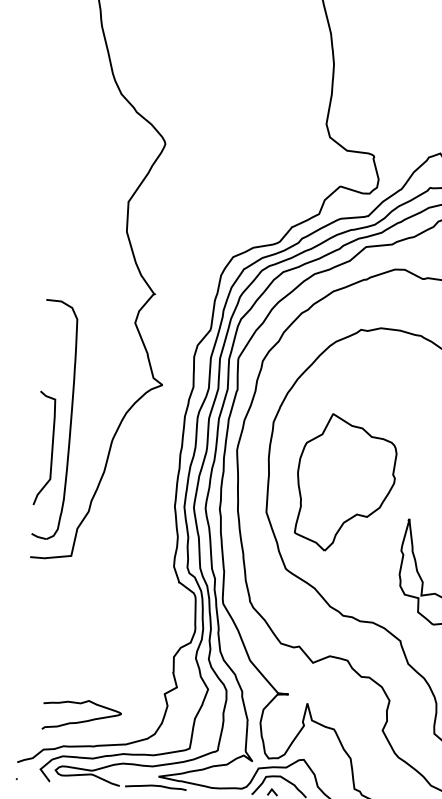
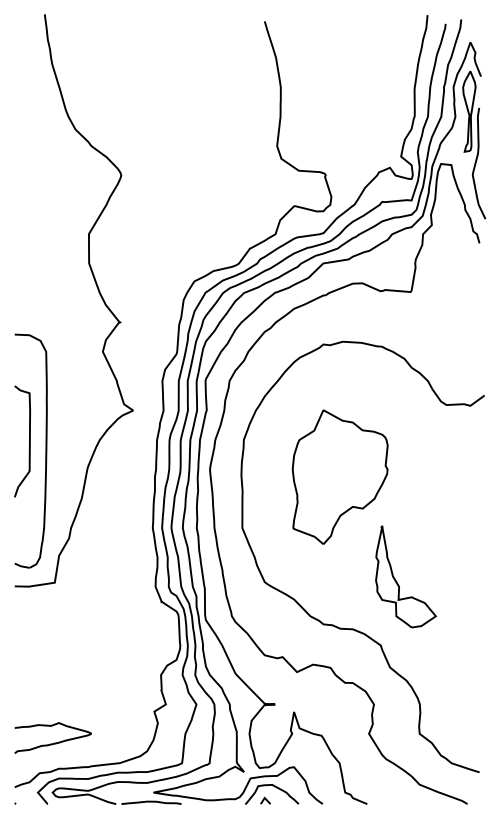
curve: (52, 448) -> (29, 441), moved
part: (345, 482) -> (339, 476), moved
curve: (83, 720) -> (54, 742), moved

